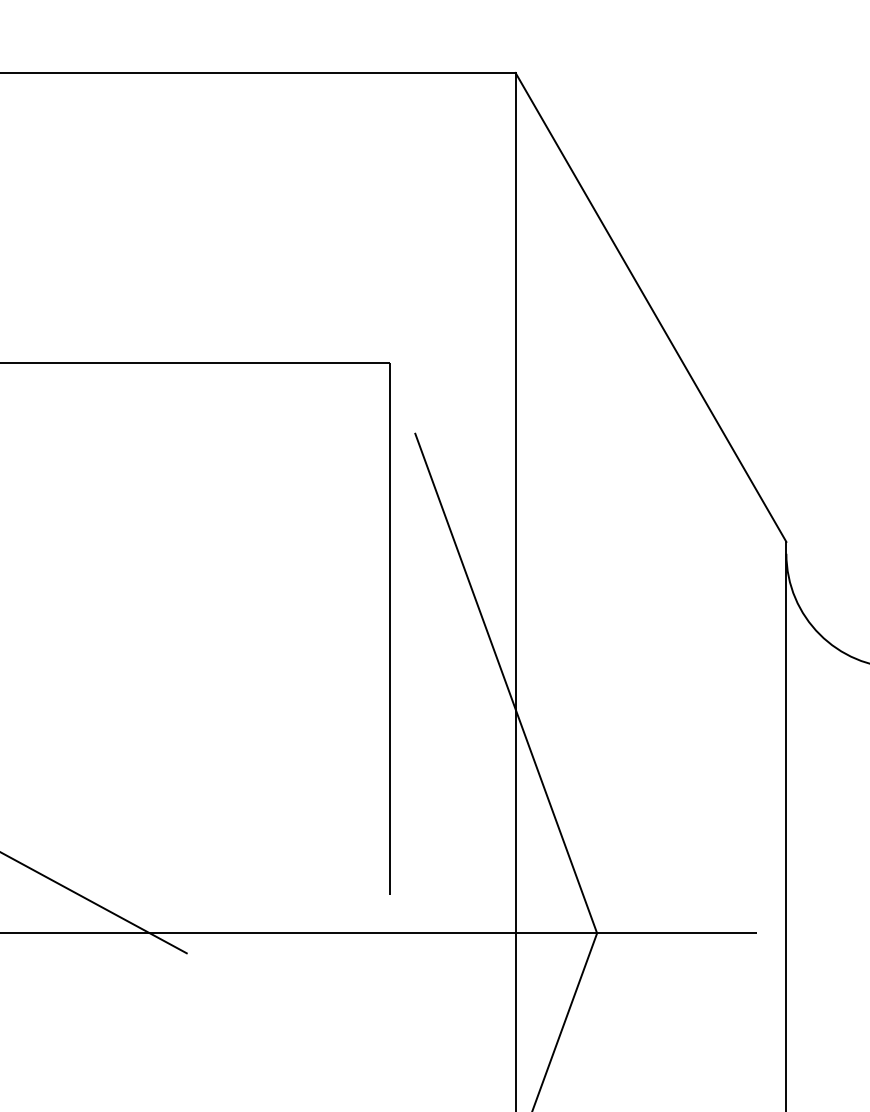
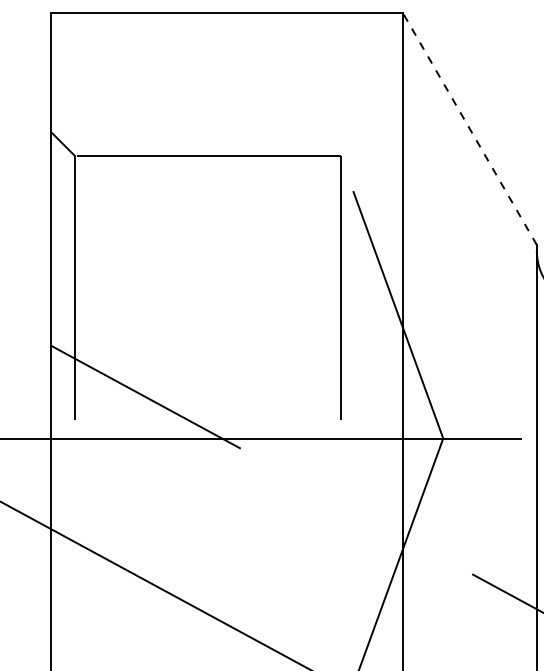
line: (650, 308) -> (469, 129), solid -> dashed

